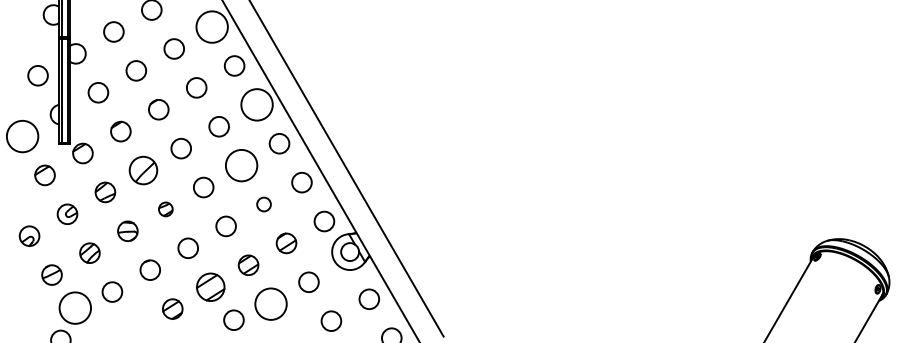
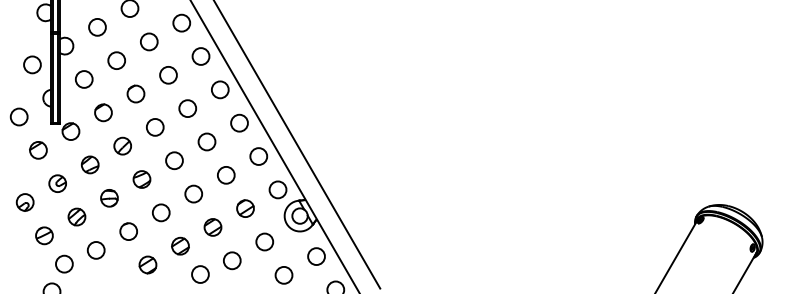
circle: (212, 26) -> (182, 22), size x0.62
circle: (256, 104) -> (219, 89), size x0.62
circle: (22, 136) -> (19, 116), size x0.62
circle: (241, 165) -> (206, 141), size x0.62
part: (142, 170) -> (122, 146), size x0.71
circle: (263, 204) -> (225, 175), size x1.43
part: (165, 209) -> (141, 179), size x1.43
part: (210, 286) -> (180, 245), size x0.71
circle: (270, 304) -> (231, 261), size x0.62
circle: (75, 307) -> (64, 263), size x0.62

